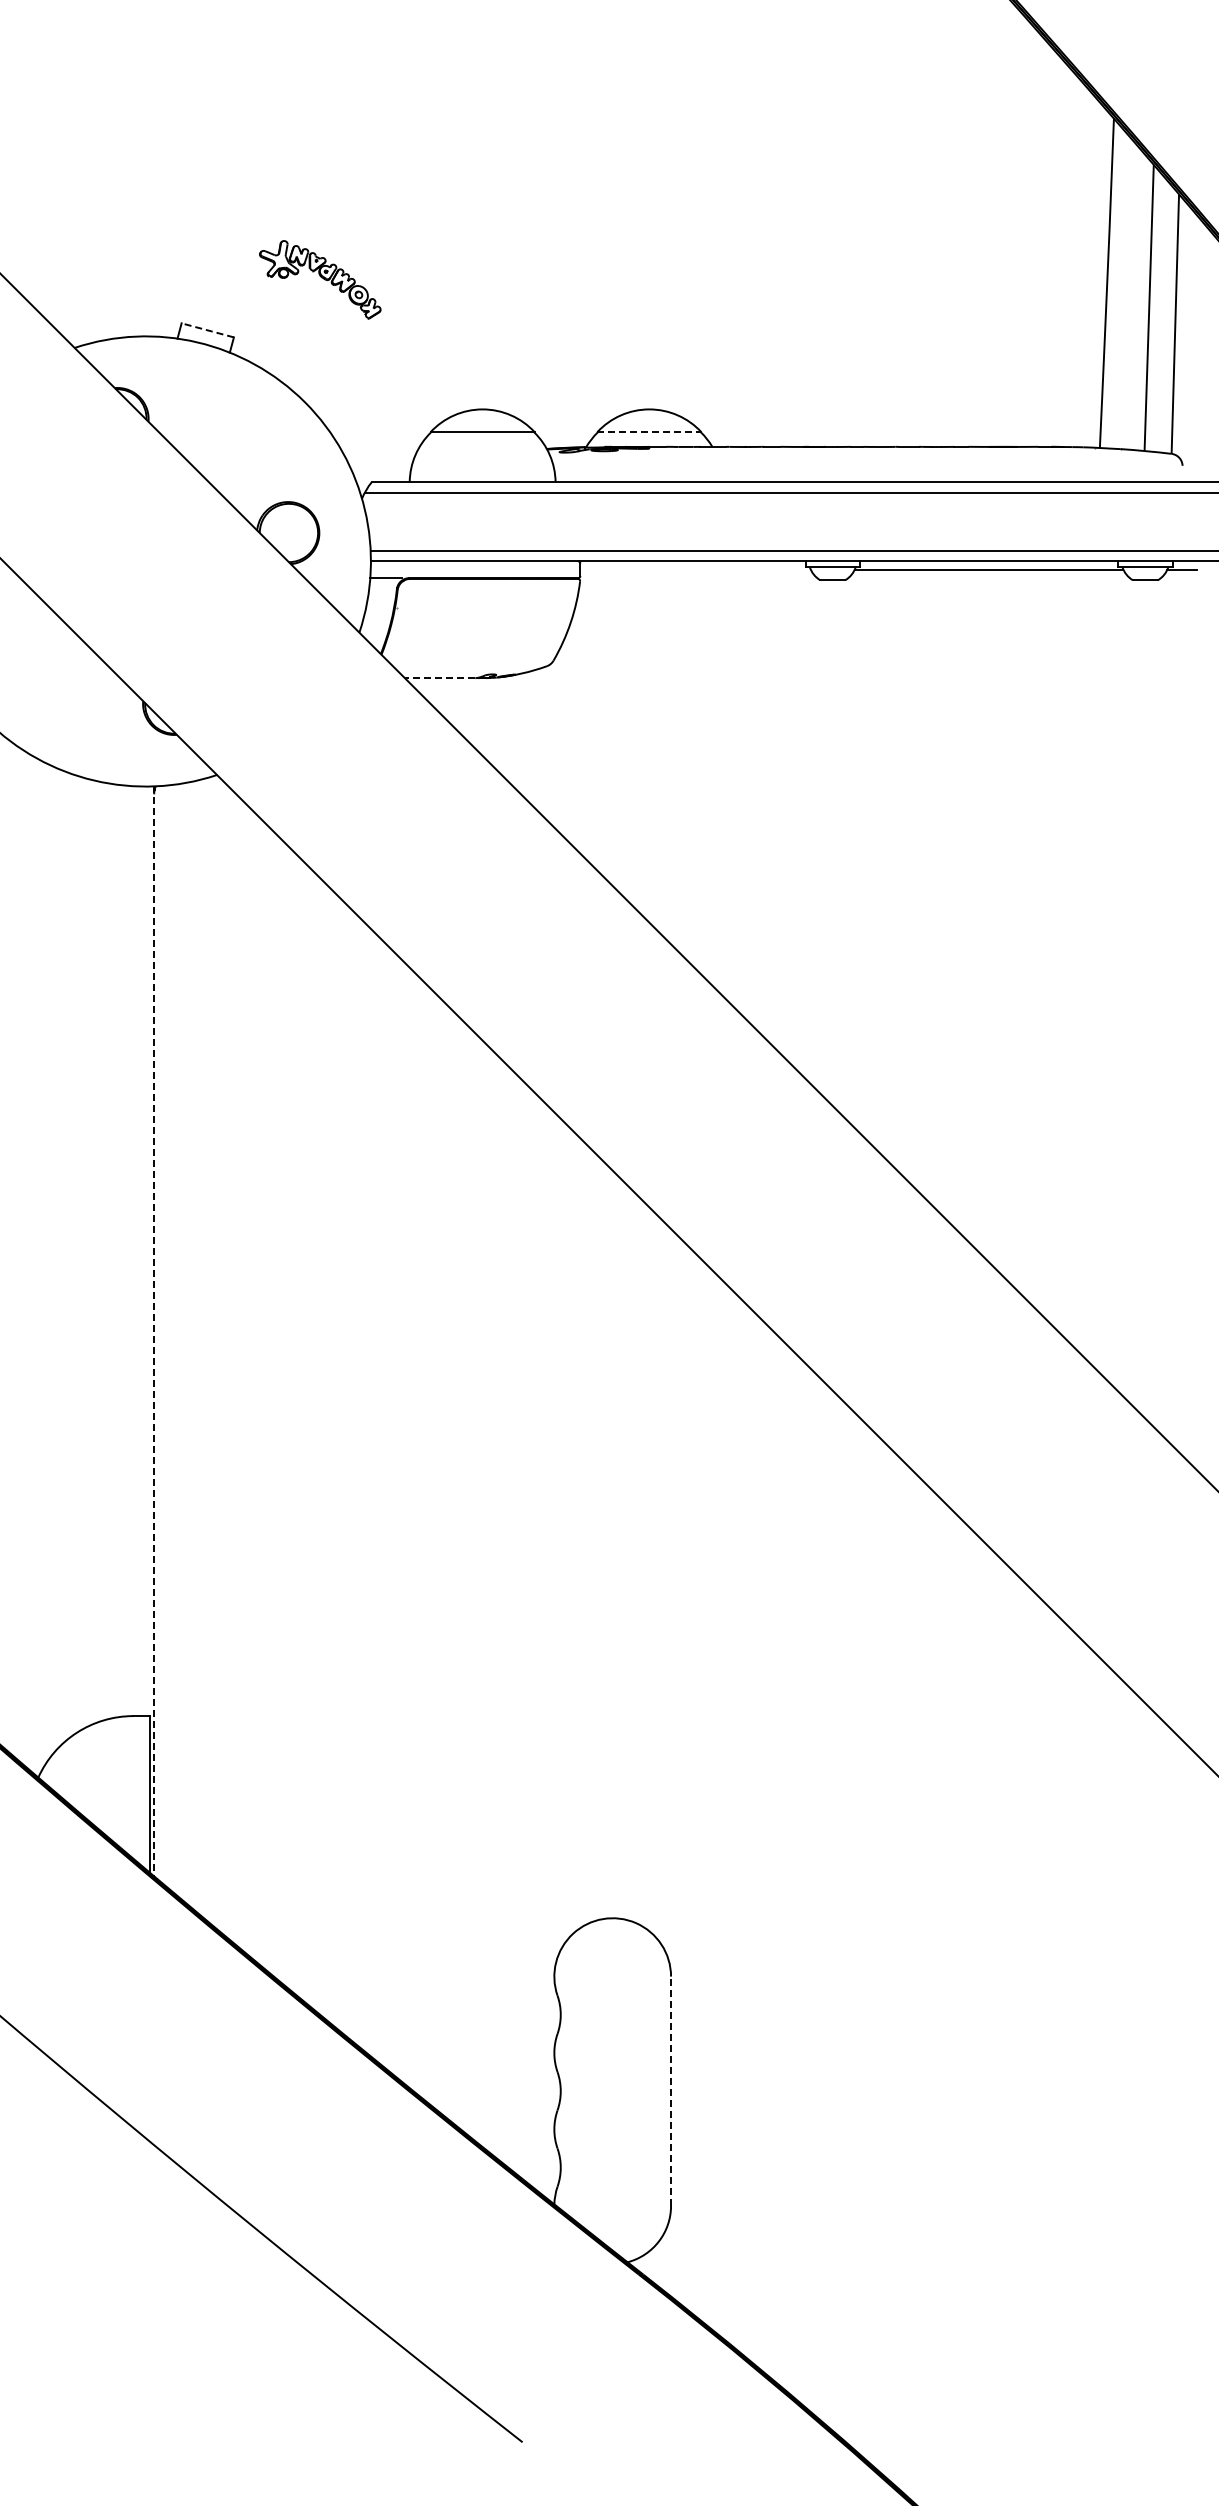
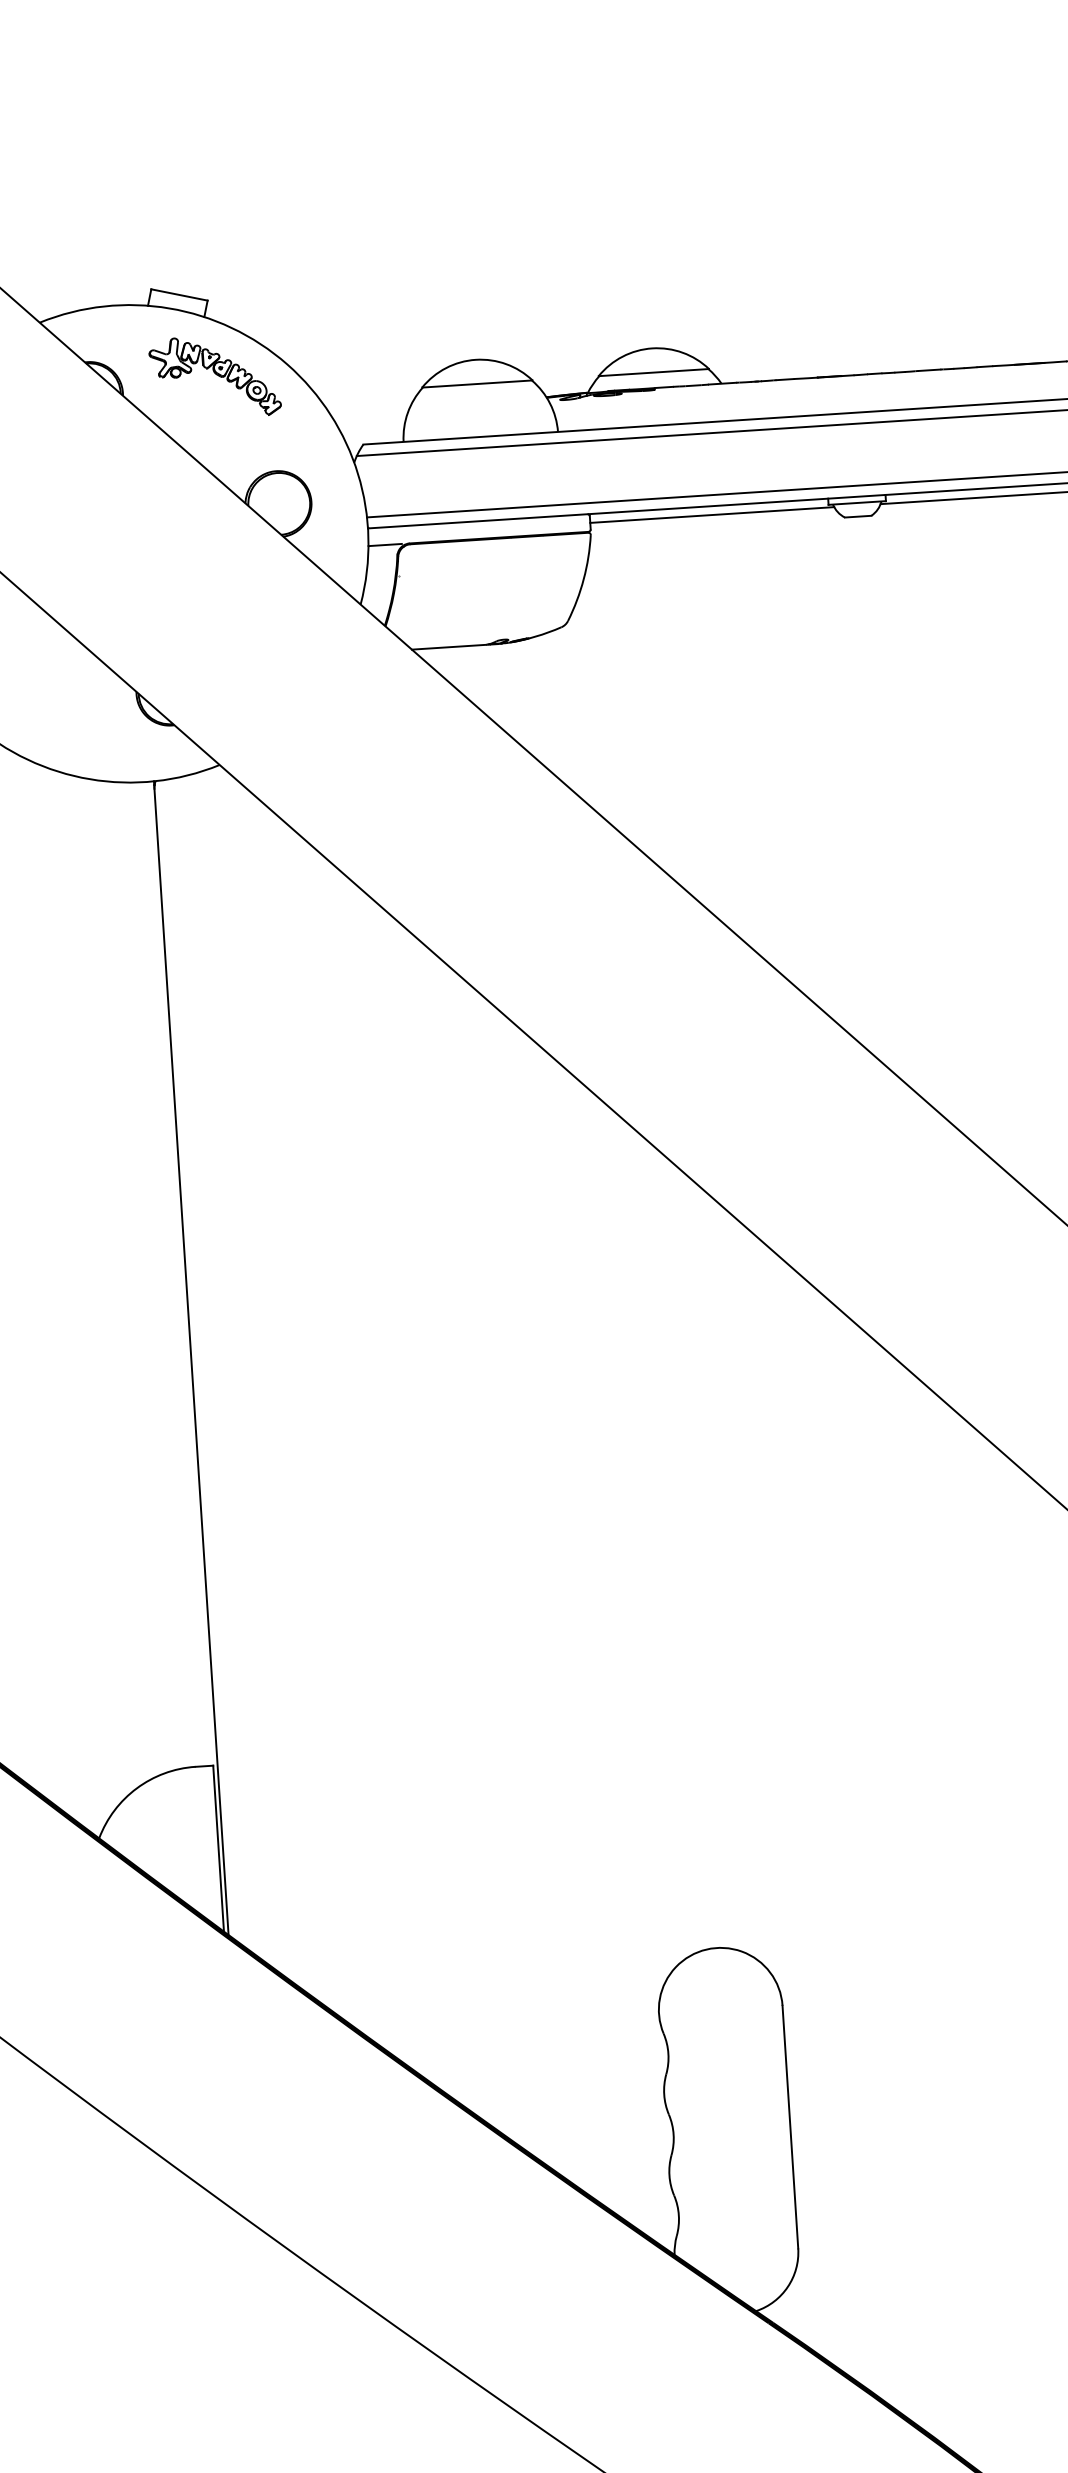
part: (320, 279) -> (215, 376), moved
line: (207, 330) -> (179, 295), dashed -> solid
line: (649, 432) -> (654, 372), dashed -> solid
line: (695, 569) -> (712, 514), added
line: (439, 678) -> (448, 647), dashed -> solid
line: (154, 1331) -> (191, 1358), dashed -> solid
line: (671, 2091) -> (790, 2127), dashed -> solid

